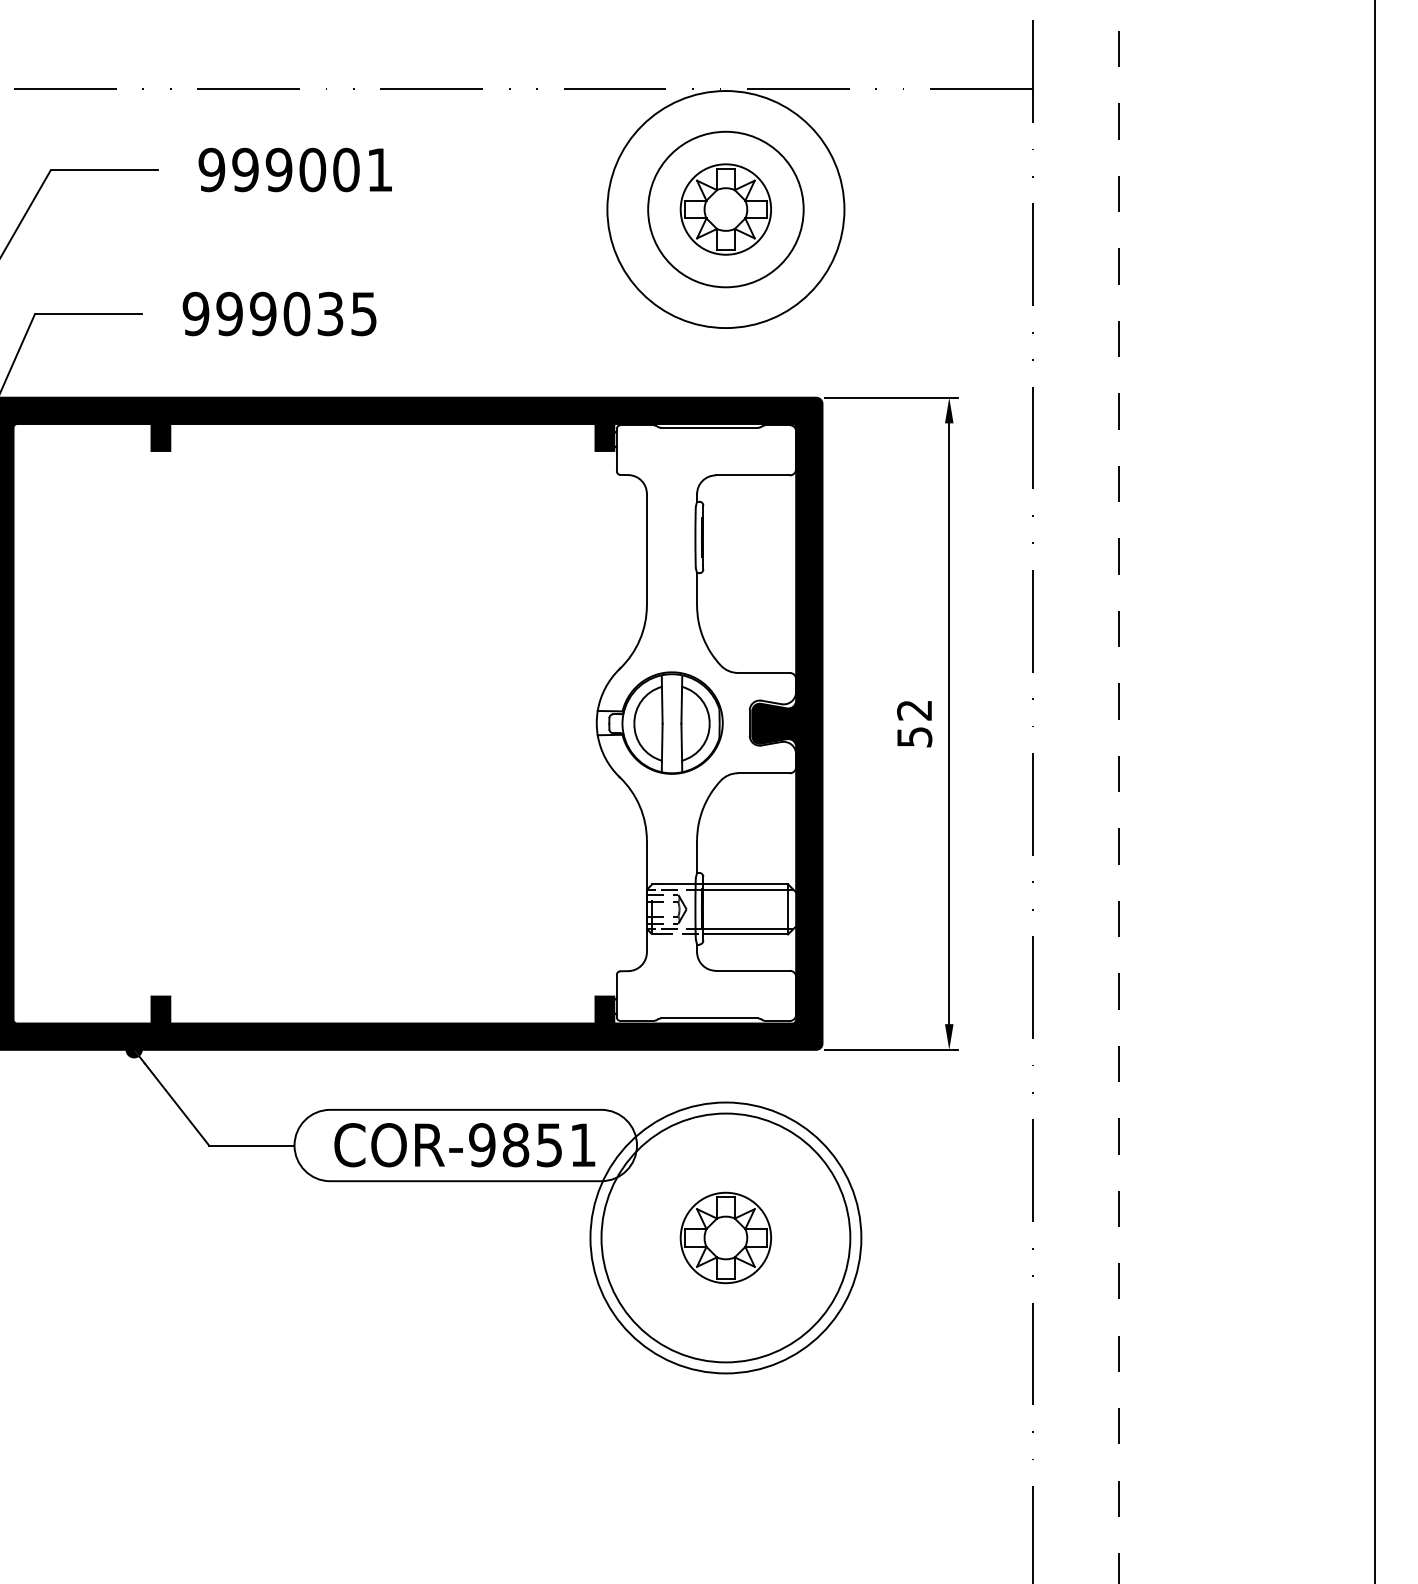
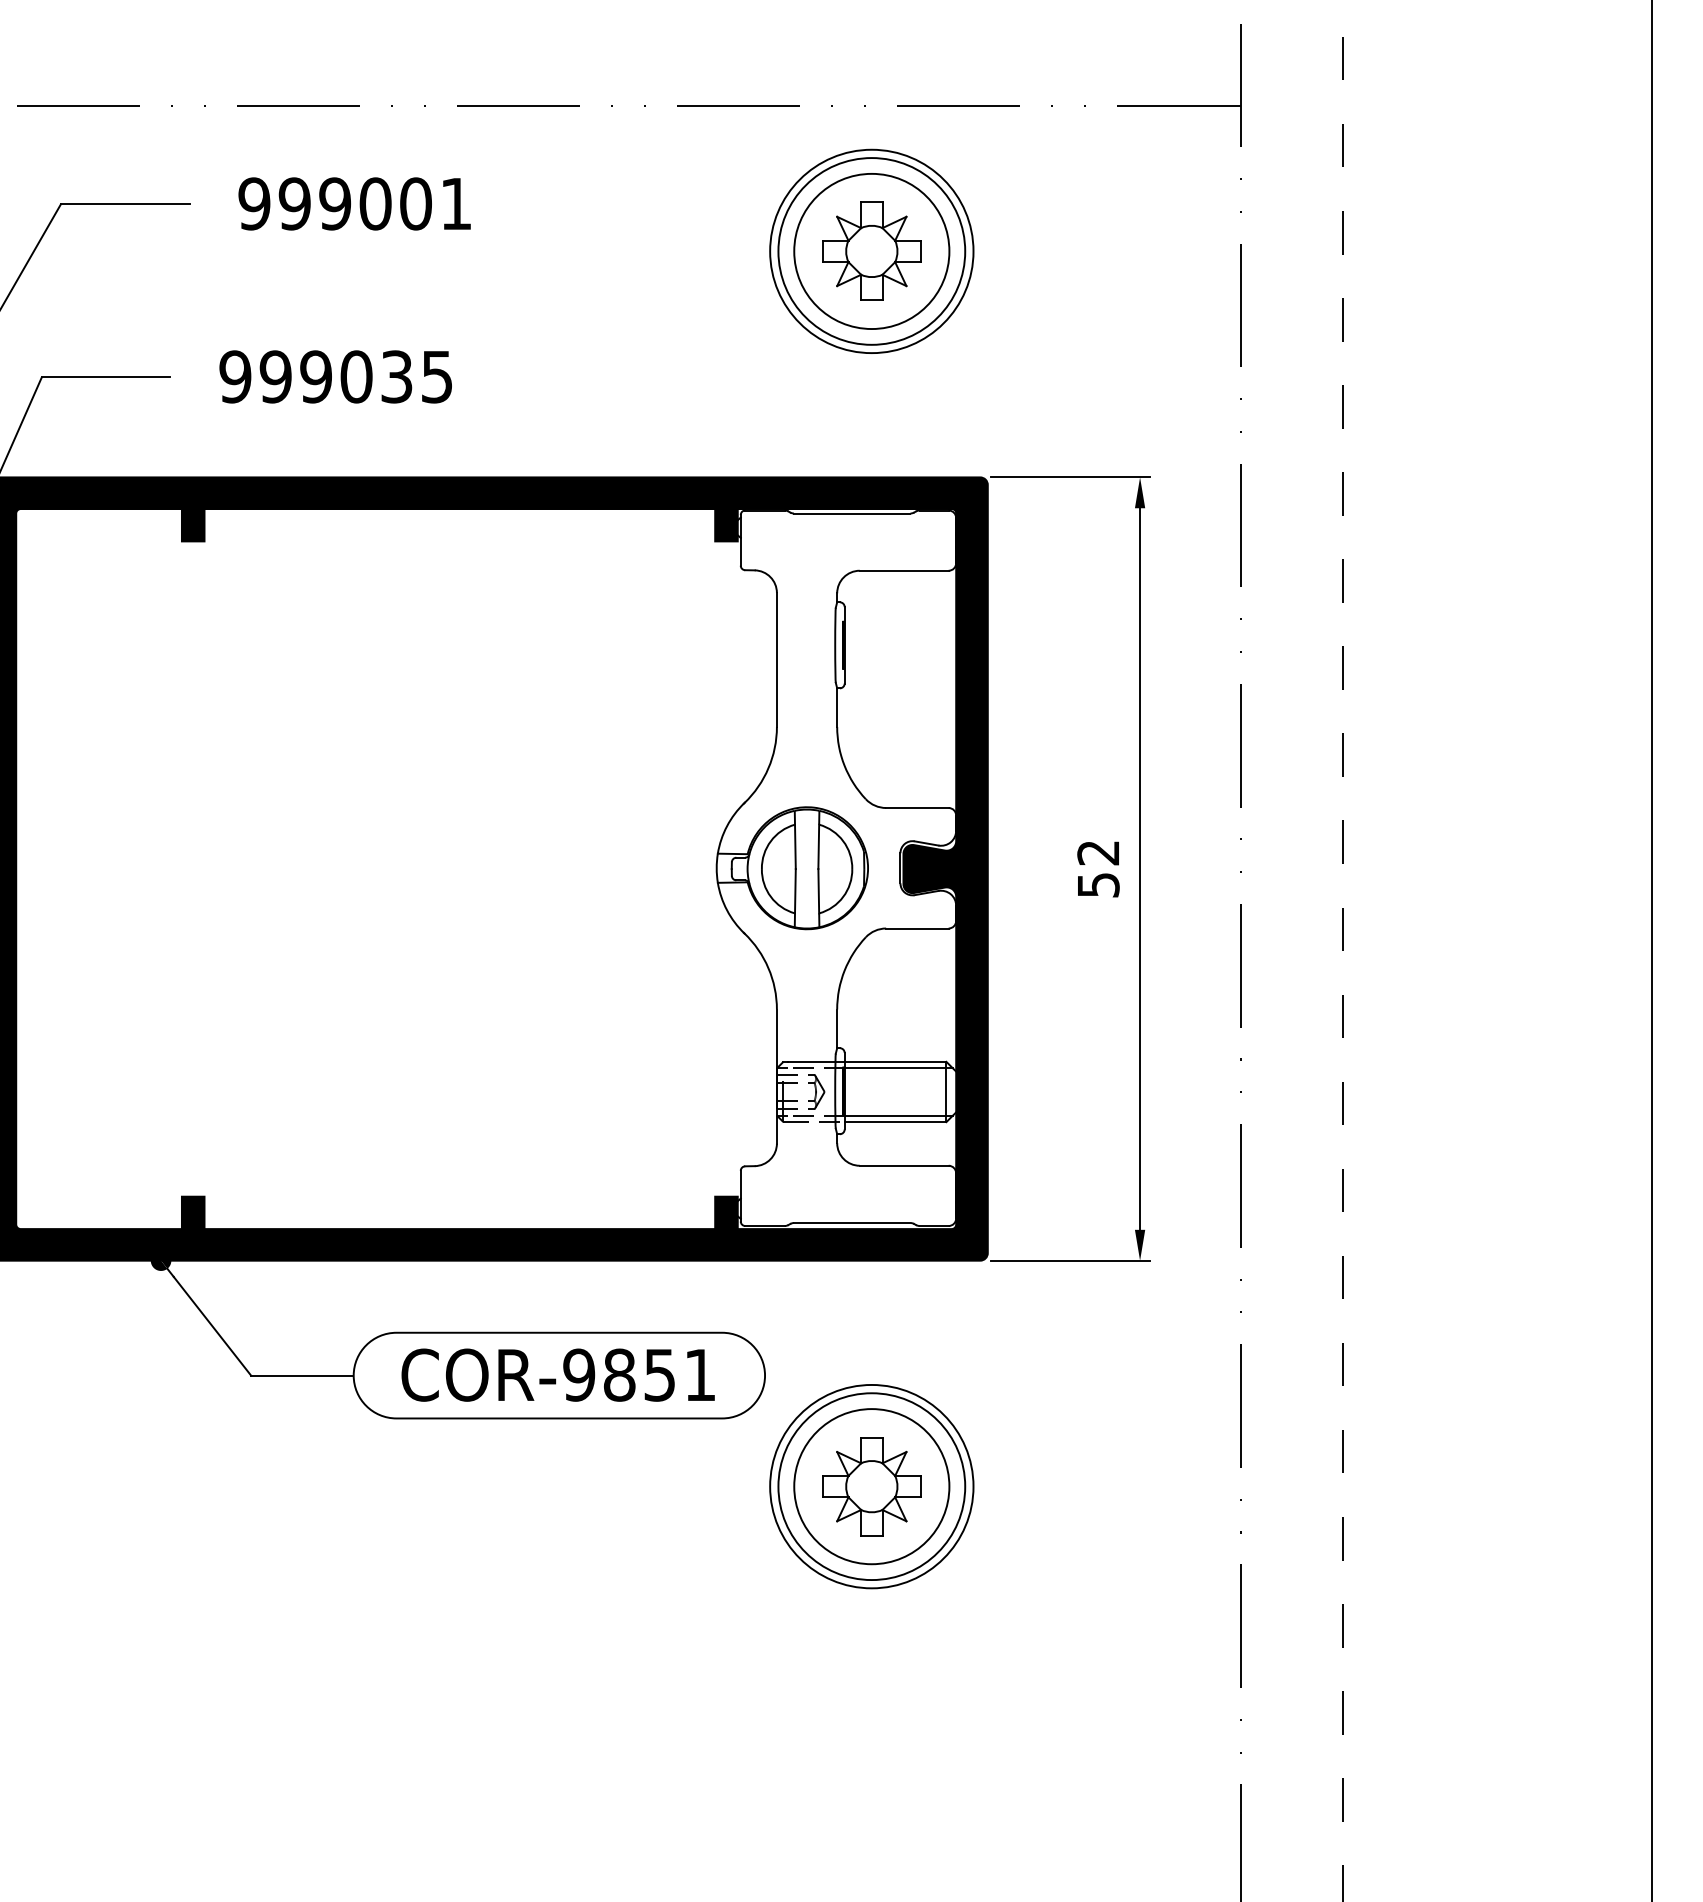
circle: (725, 209) -> (871, 251), size x0.71
circle: (725, 209) -> (871, 251), size x1.43
circle: (725, 1237) -> (871, 1486), size x0.62
circle: (725, 1237) -> (871, 1486), size x0.62
circle: (725, 1237) -> (871, 1486), size x1.43

